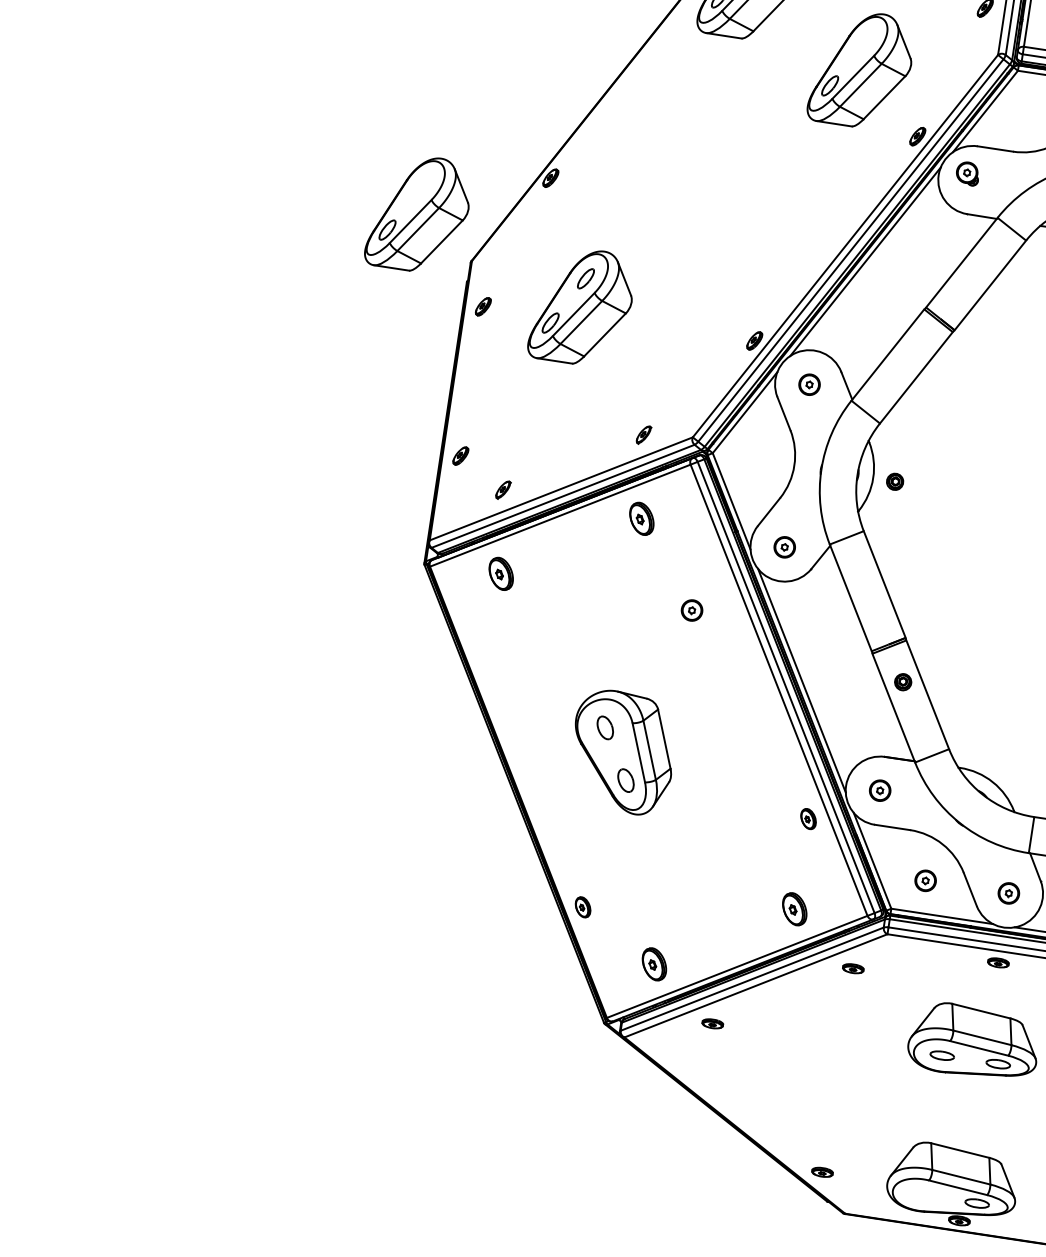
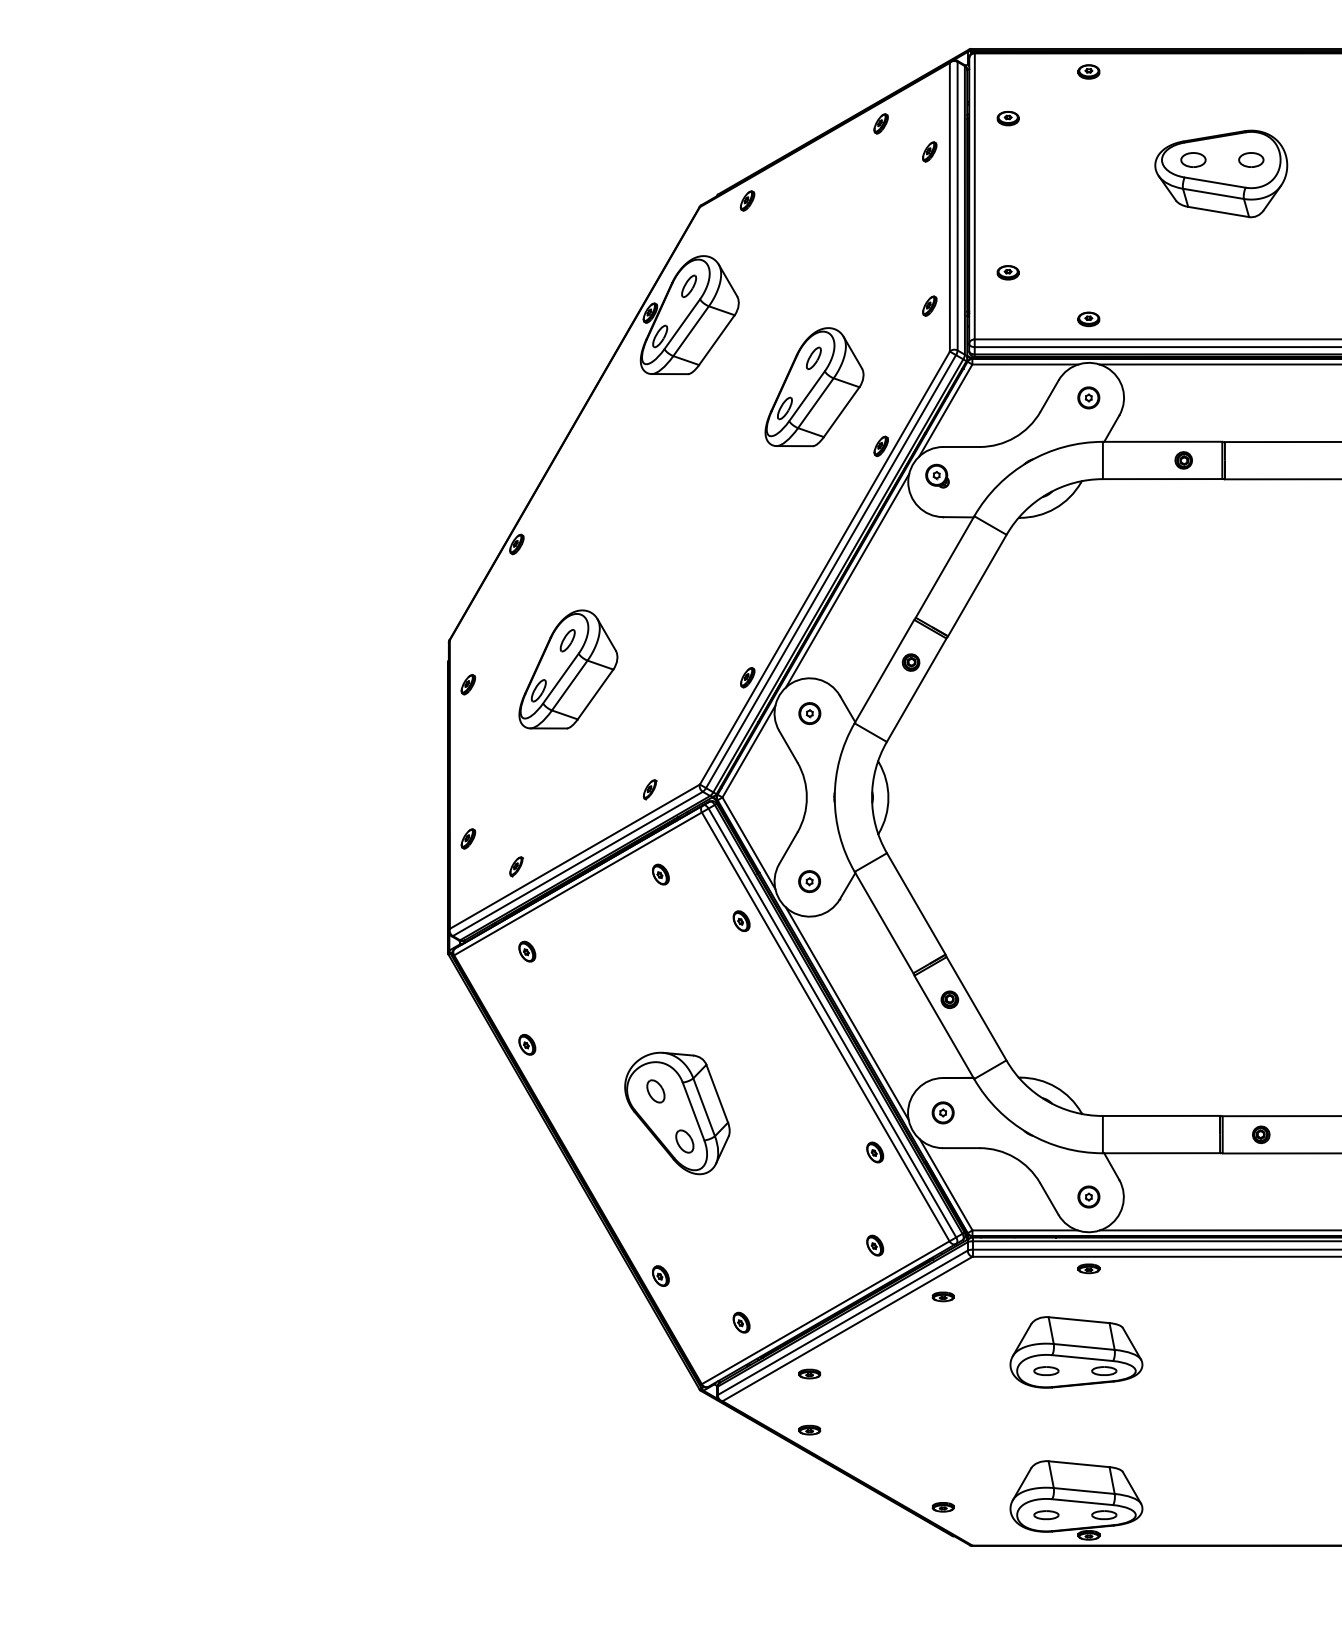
part: (865, 40) -> (813, 357), added
part: (419, 213) -> (389, 600), removed
part: (894, 481) -> (910, 662), moved
part: (641, 518) -> (660, 874), size x0.62
part: (501, 573) -> (527, 951), size x0.62
part: (713, 575) -> (741, 921), added
part: (691, 610) -> (725, 959), removed
part: (487, 663) -> (527, 1044), added
part: (925, 880) -> (1002, 1196), removed
part: (795, 909) -> (875, 1245), size x0.62
part: (654, 964) -> (741, 1322), size x0.62
part: (704, 1077) -> (809, 1429), added
part: (921, 1195) -> (1046, 1515), added

